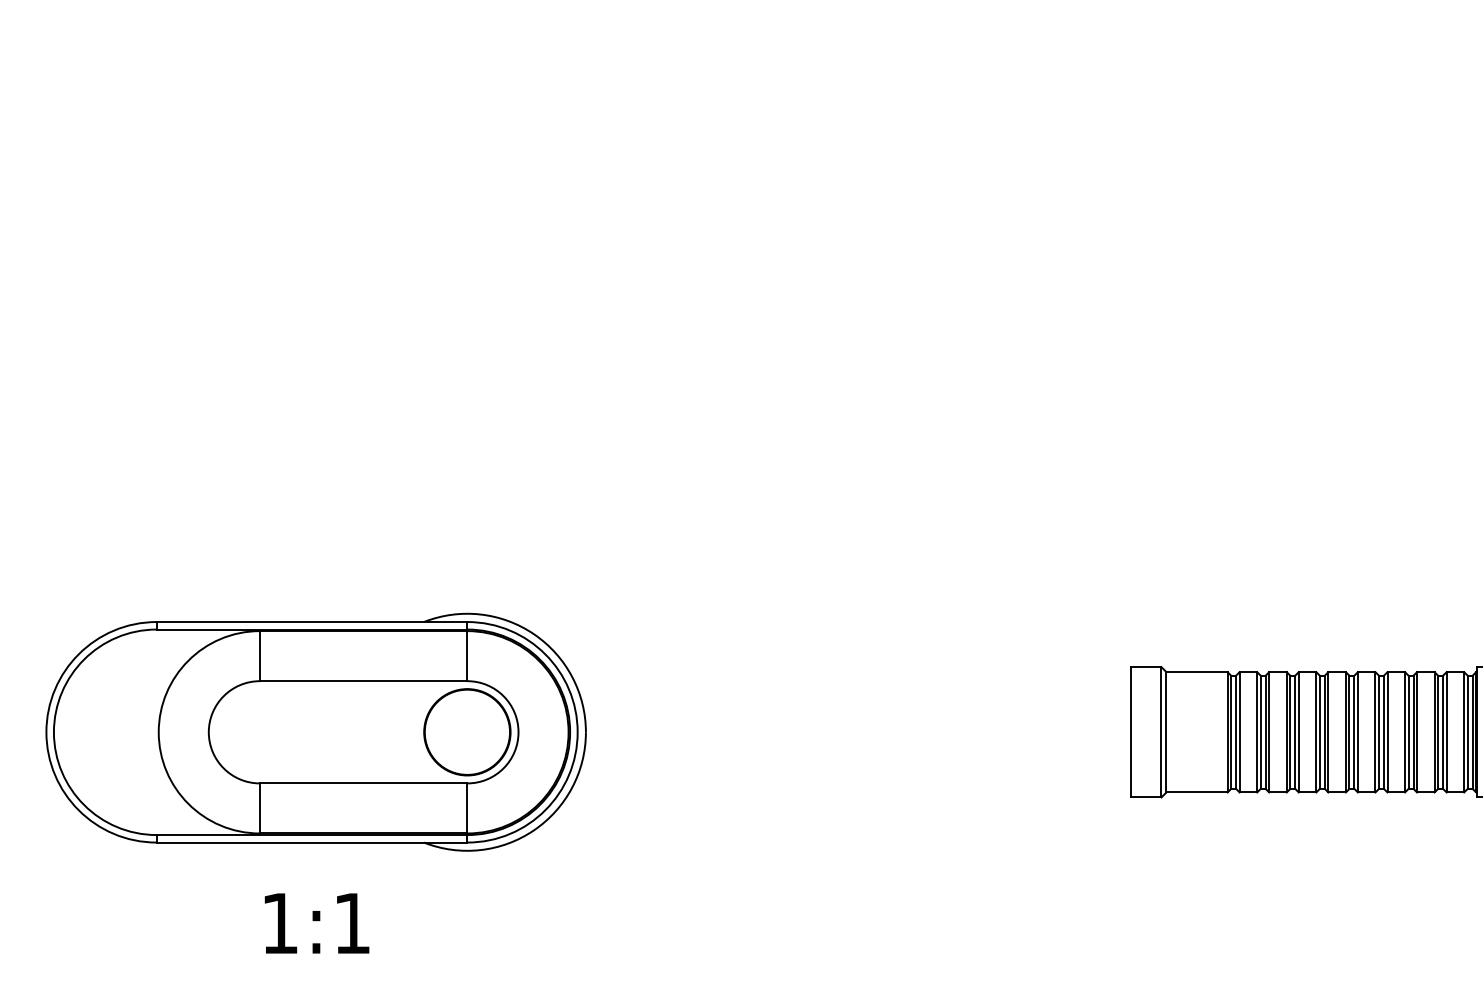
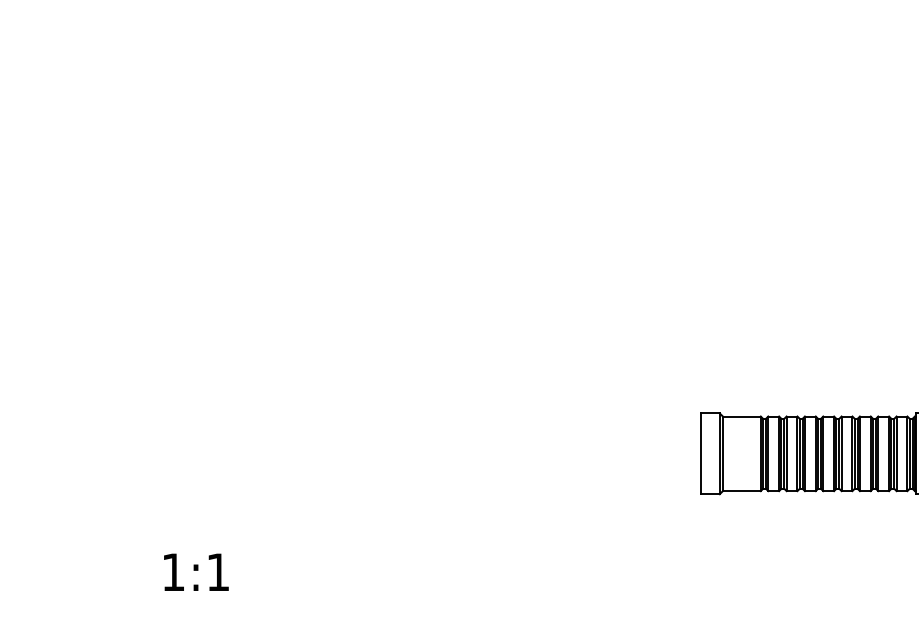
part: (315, 731) -> (195, 453), removed

